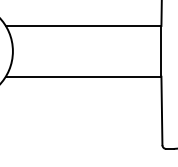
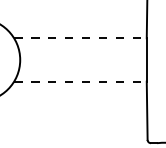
line: (83, 26) -> (80, 38), solid -> dashed
line: (83, 76) -> (80, 81), solid -> dashed

